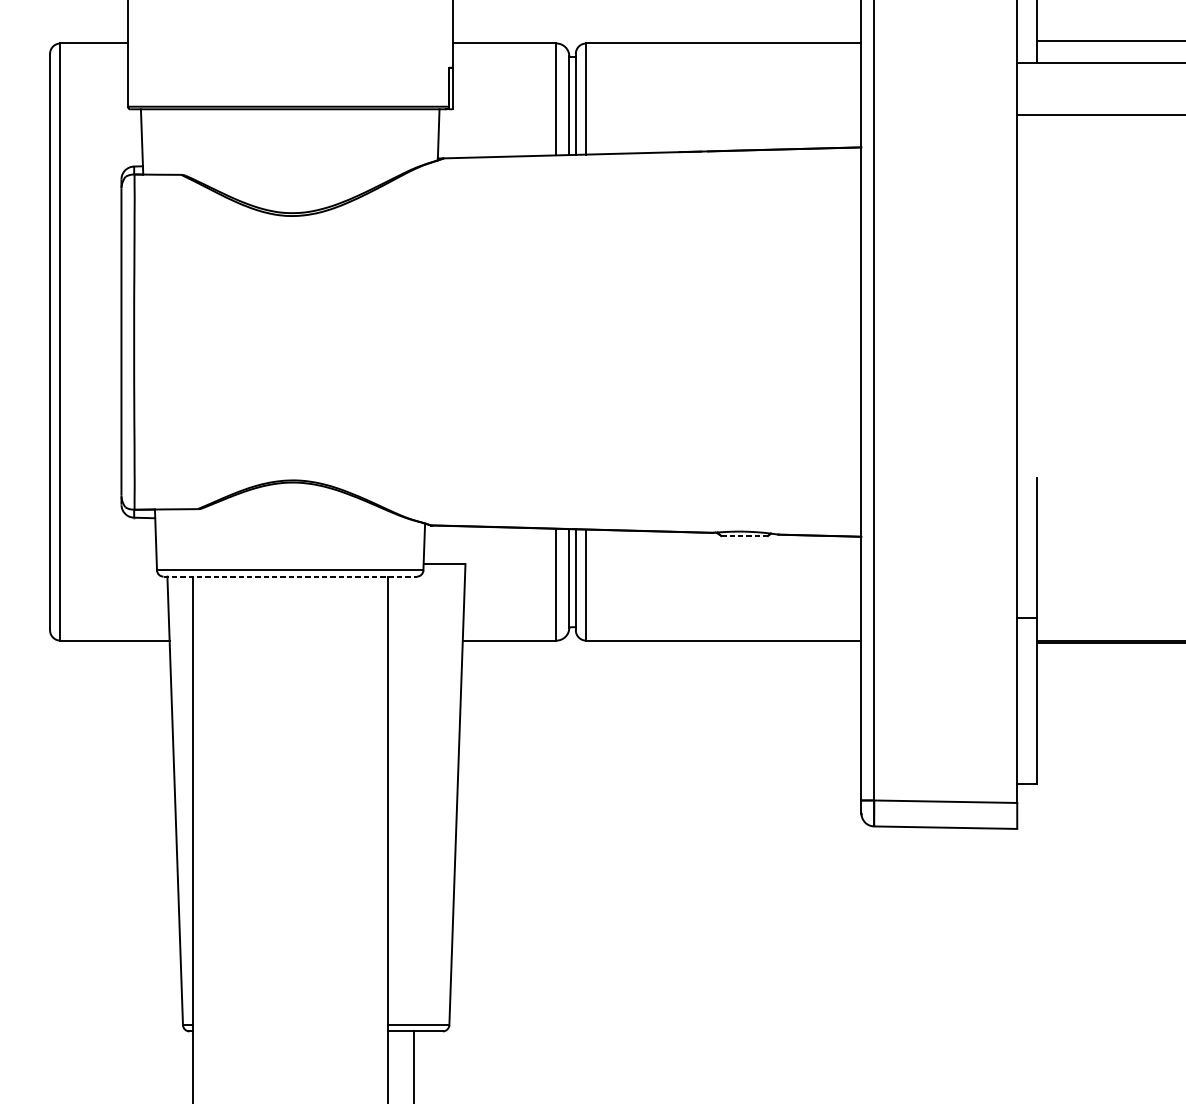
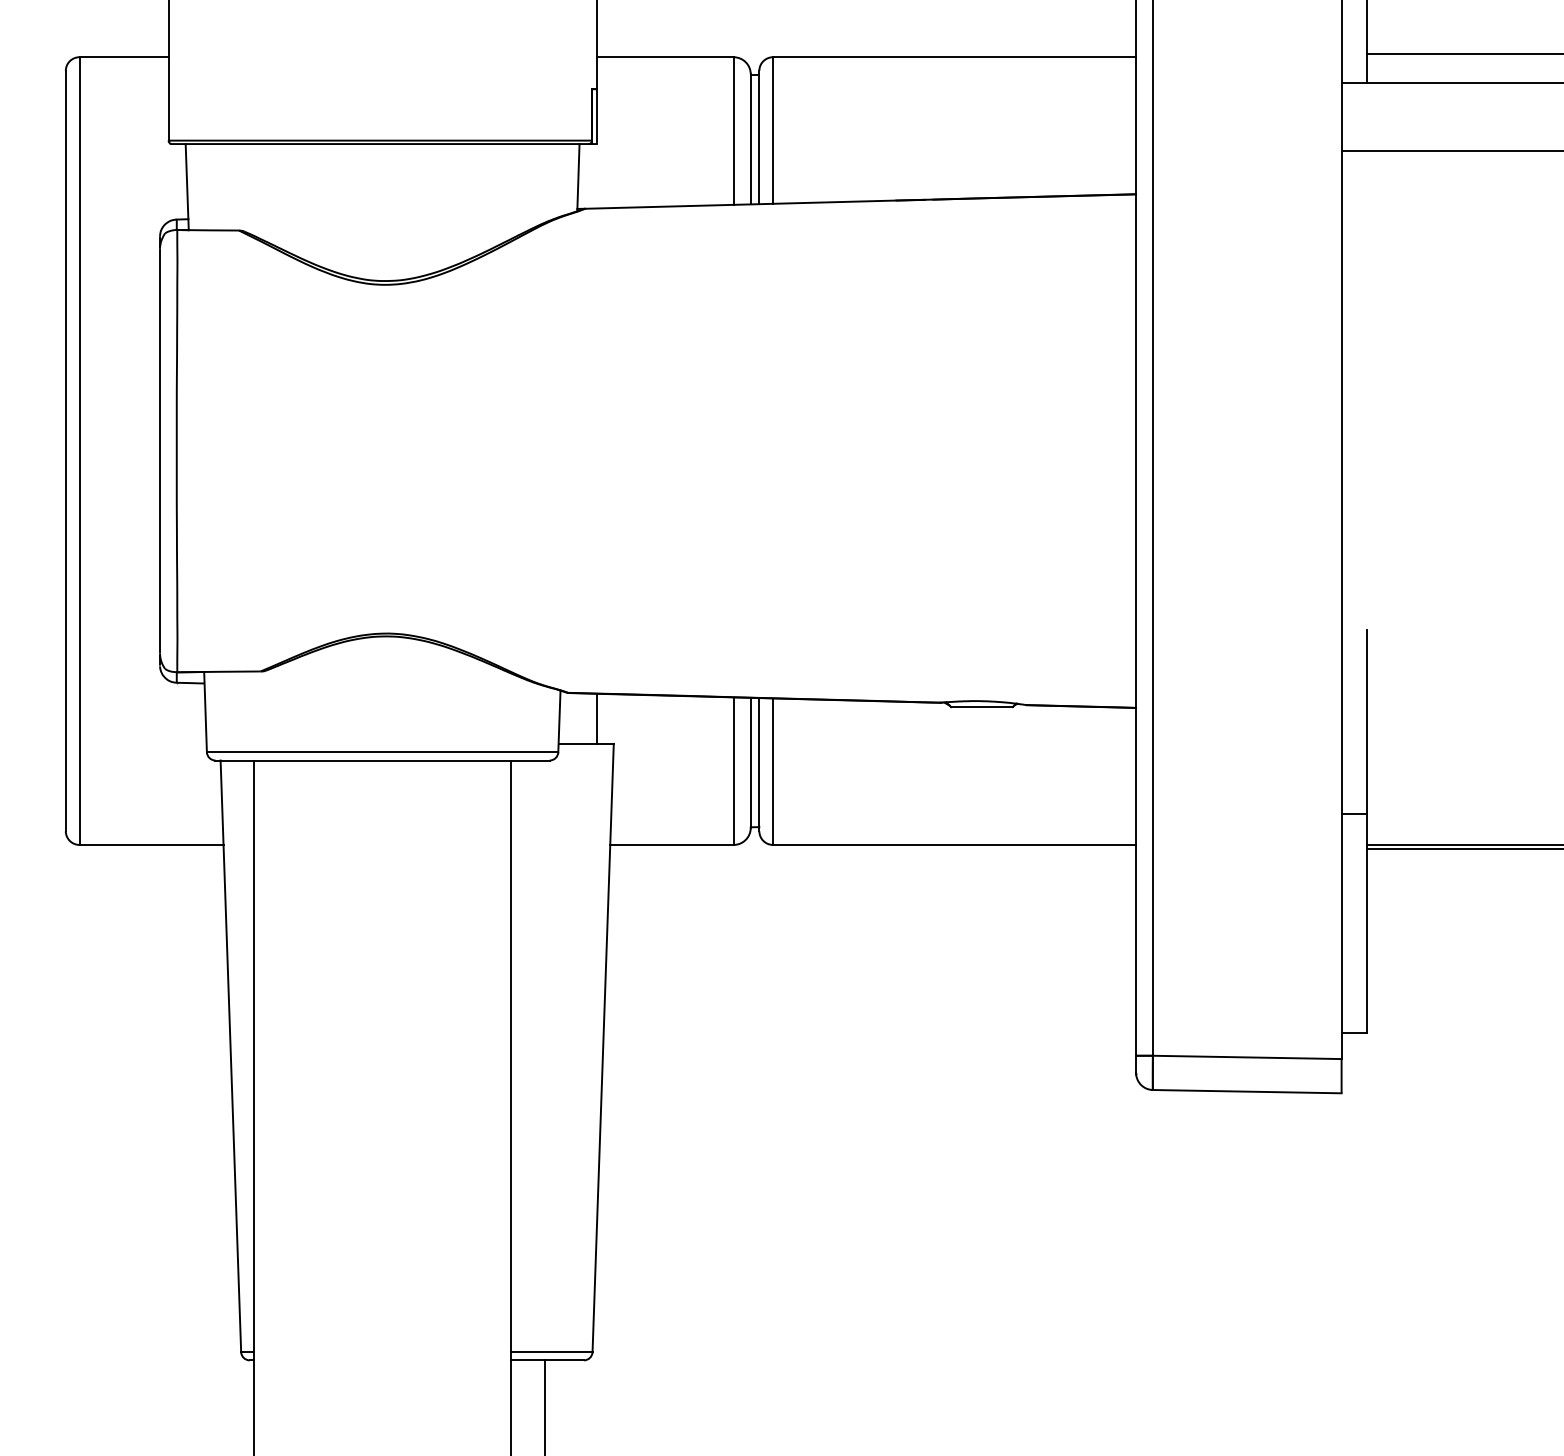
line: (744, 536) -> (981, 707), dashed -> solid
line: (452, 544) -> (596, 718), added
line: (290, 576) -> (383, 760), dashed -> solid

